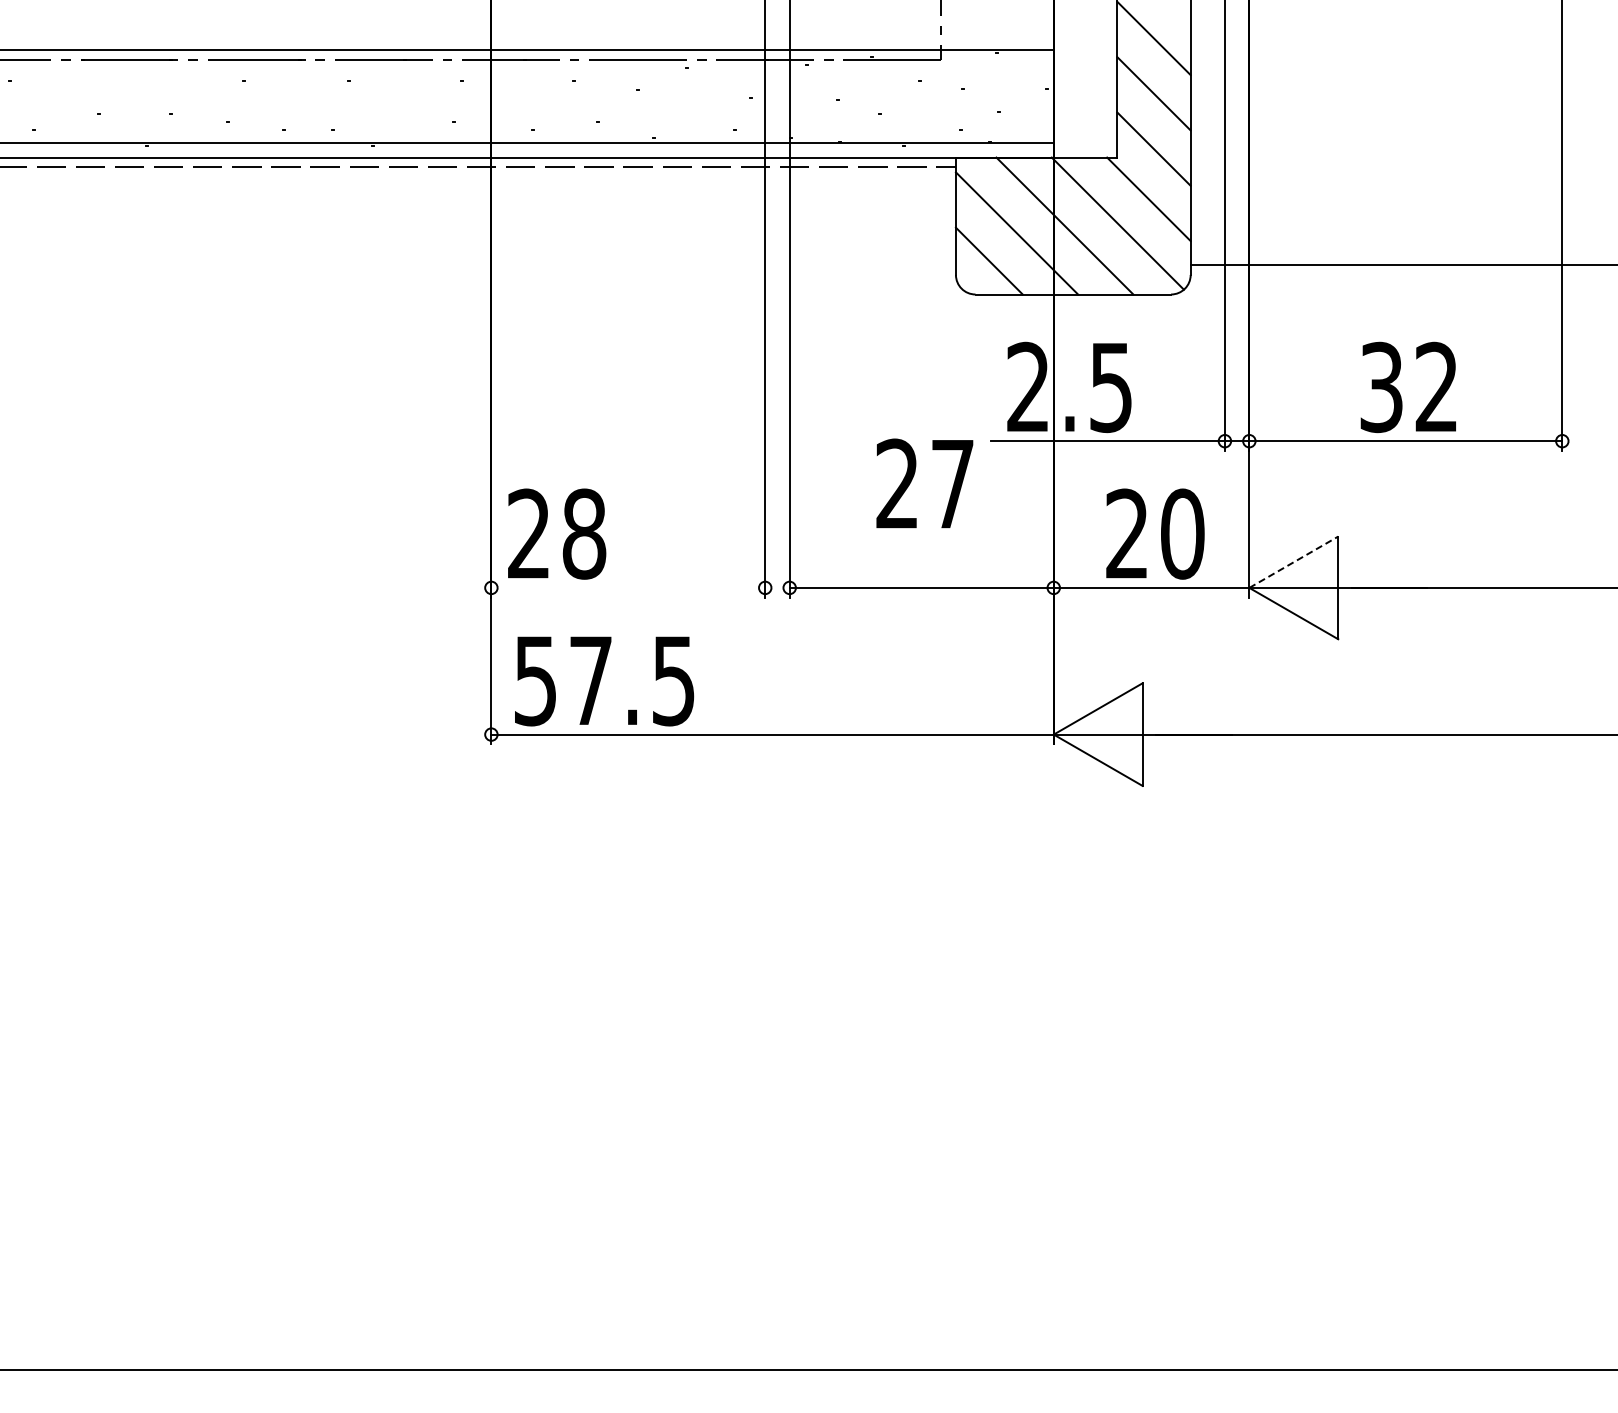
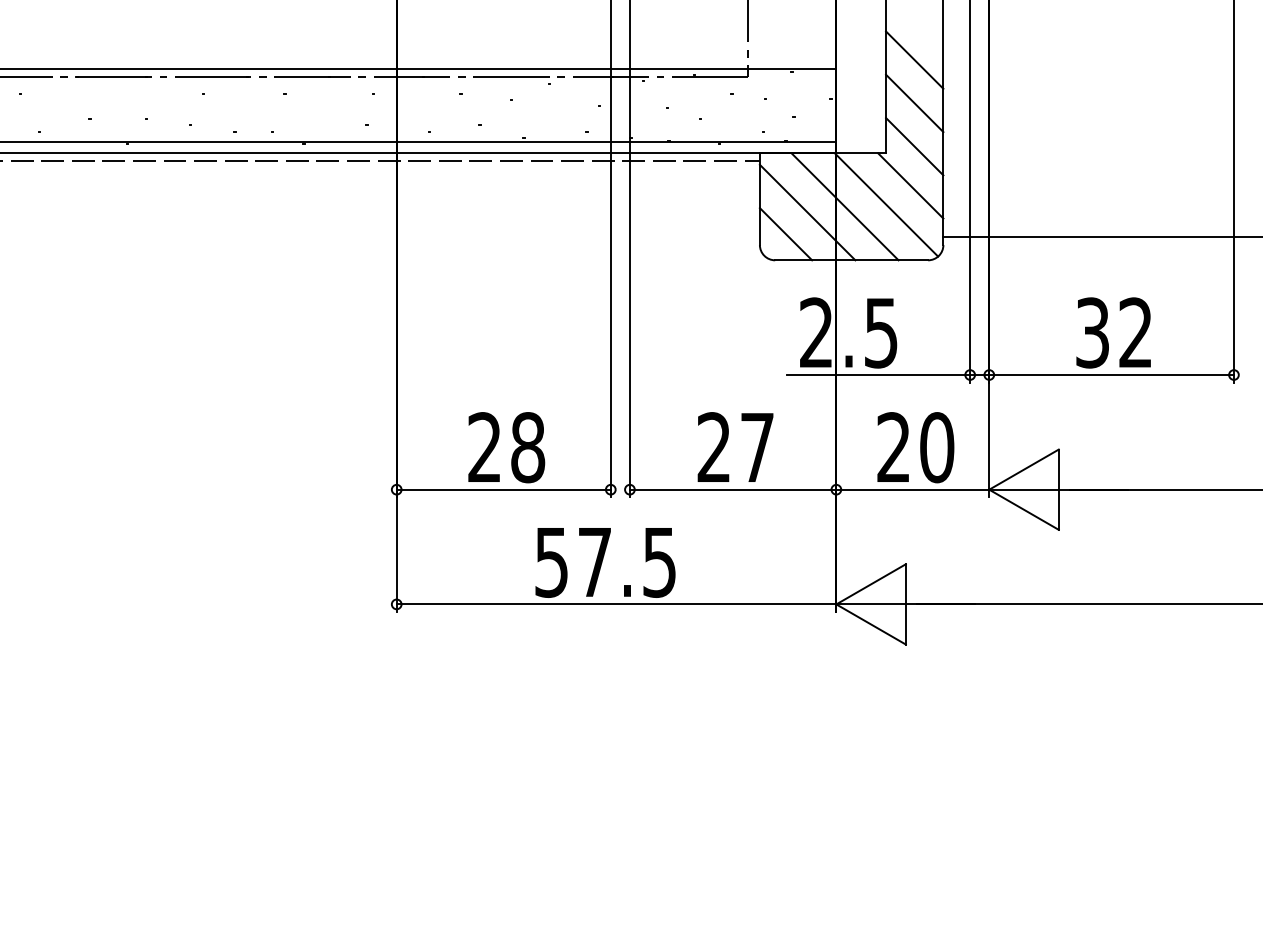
text: (924, 483) -> (735, 447), moved
text: (557, 533) -> (507, 447), moved
line: (1294, 561) -> (1024, 469), dashed -> solid
line: (628, 587) -> (503, 489), added
text: (604, 681) -> (605, 562), moved

